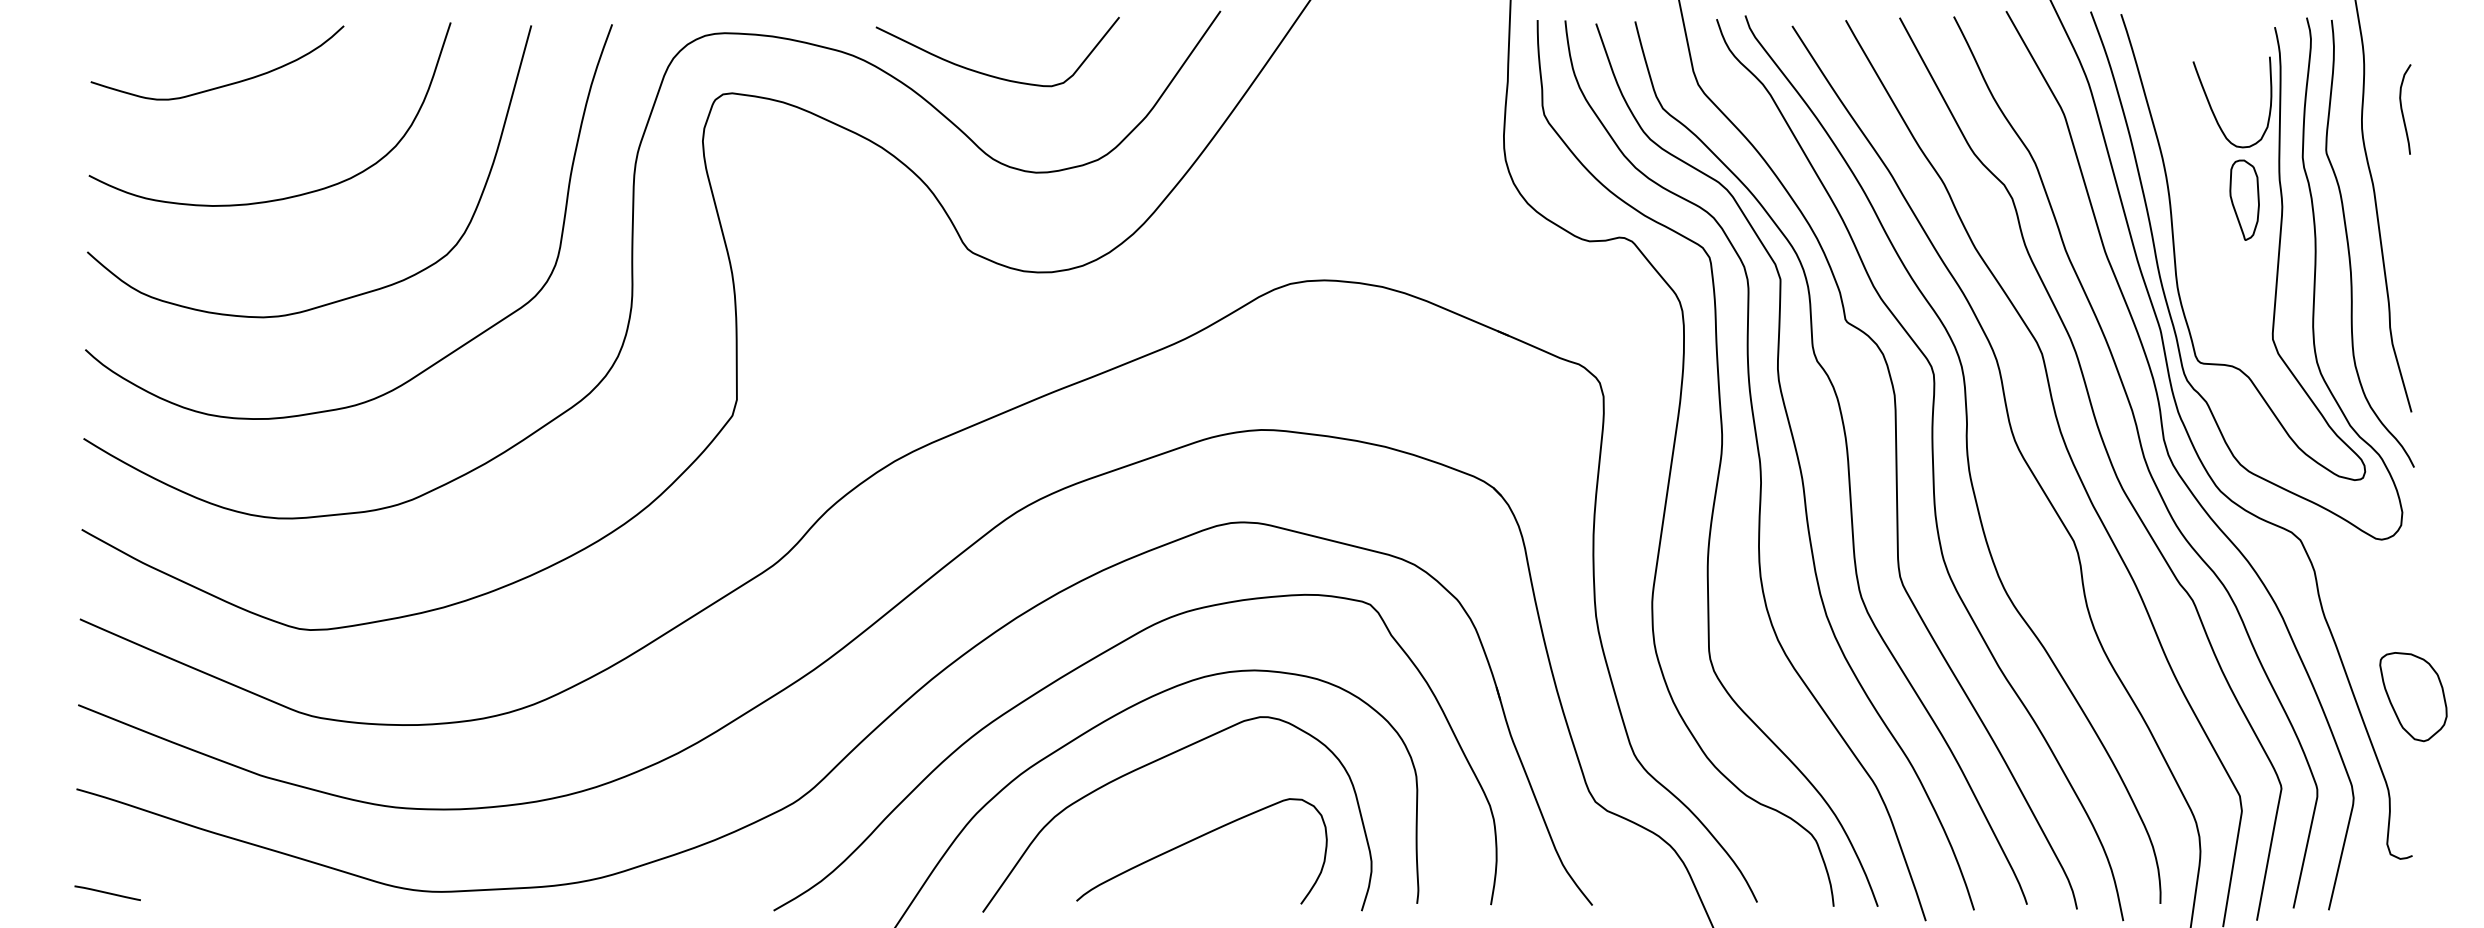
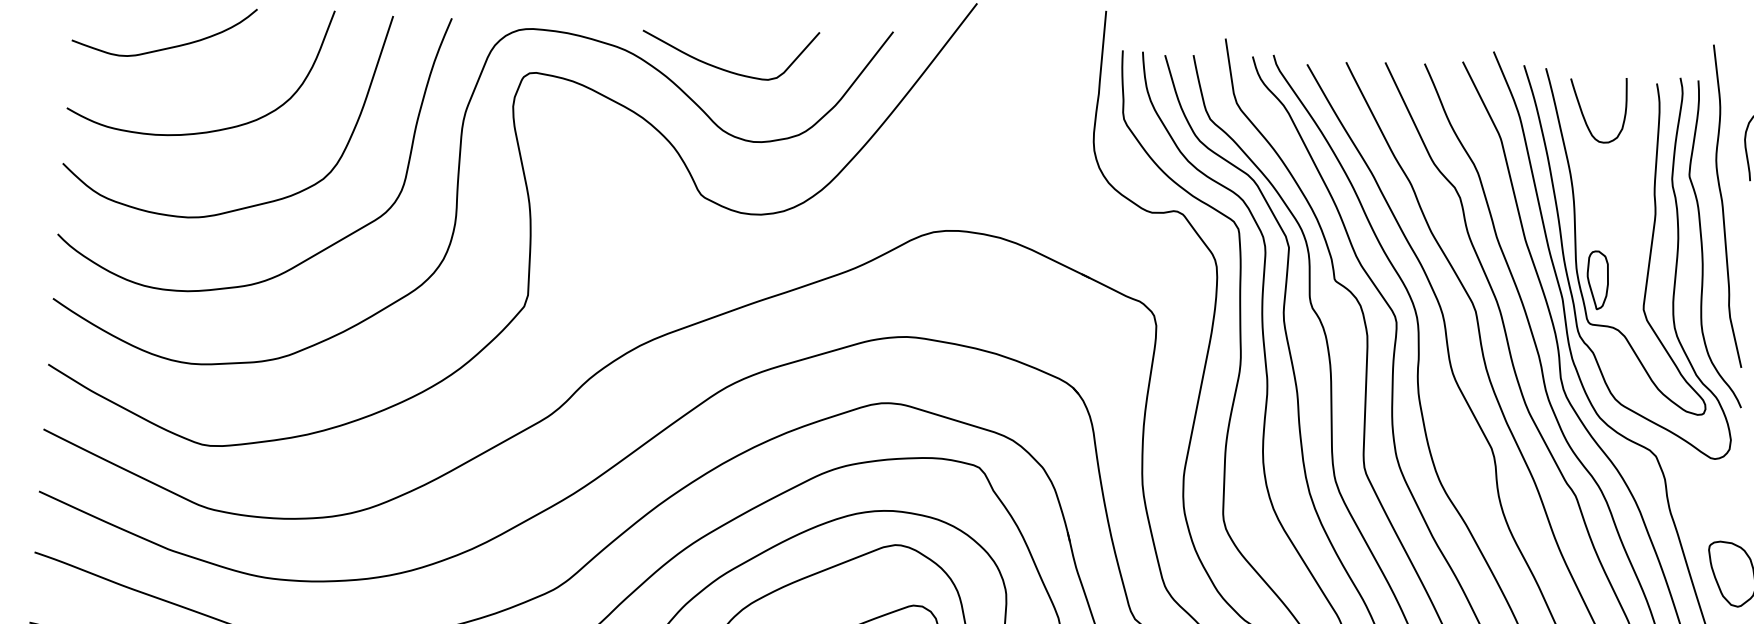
curve: (2212, 108) -> (1583, 113), moved
part: (2244, 199) -> (1597, 279), moved

